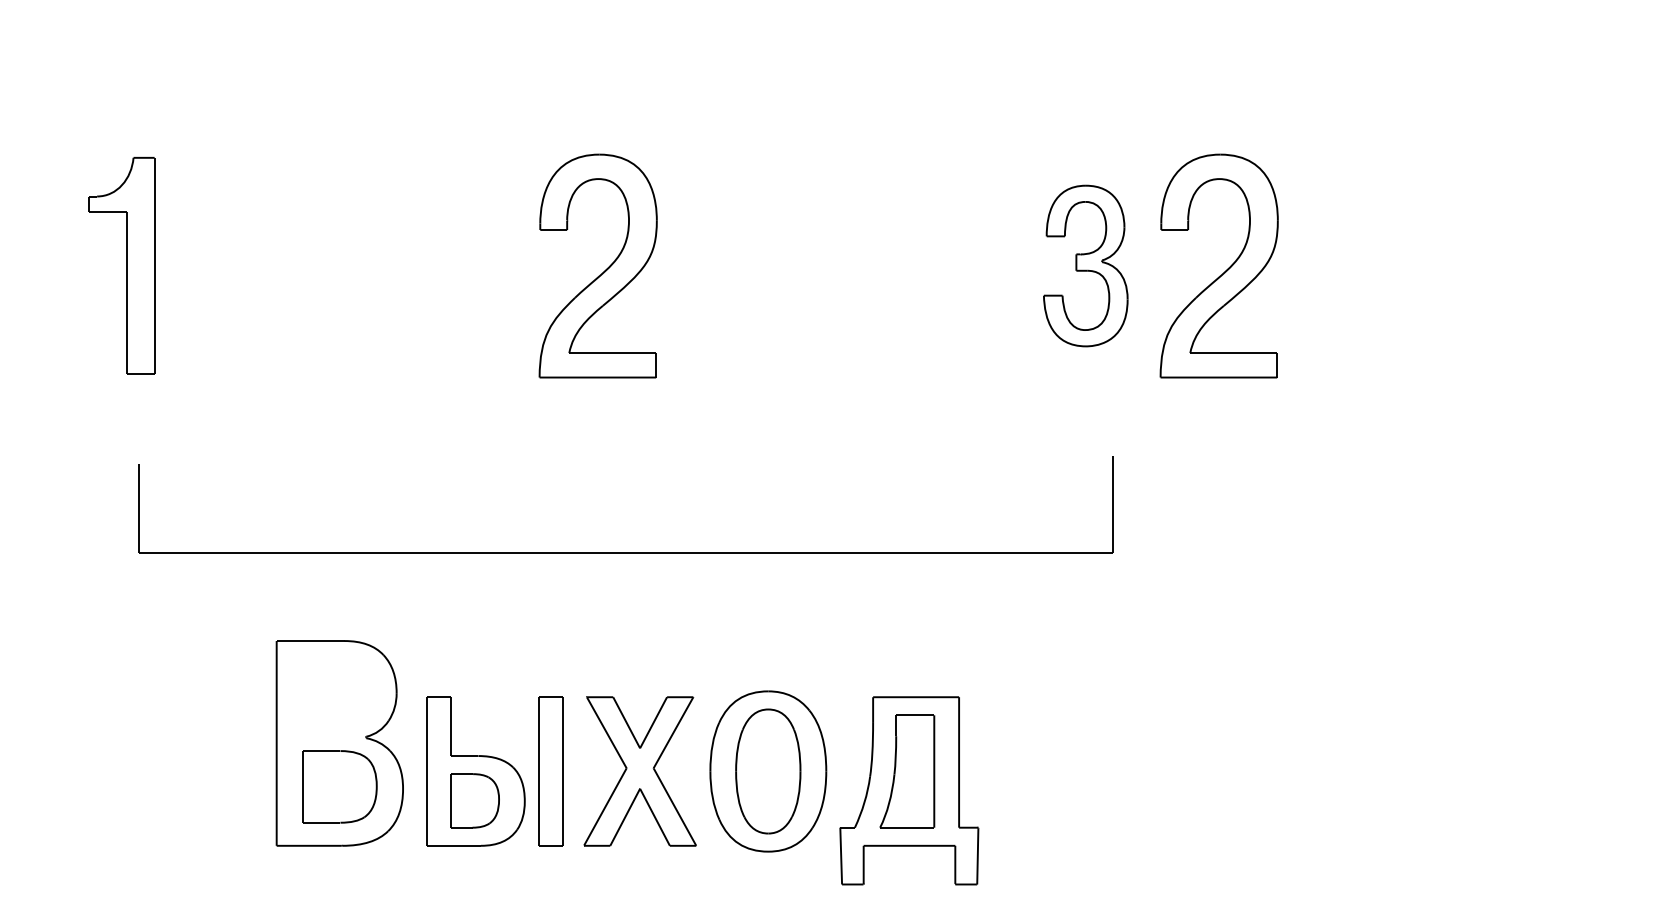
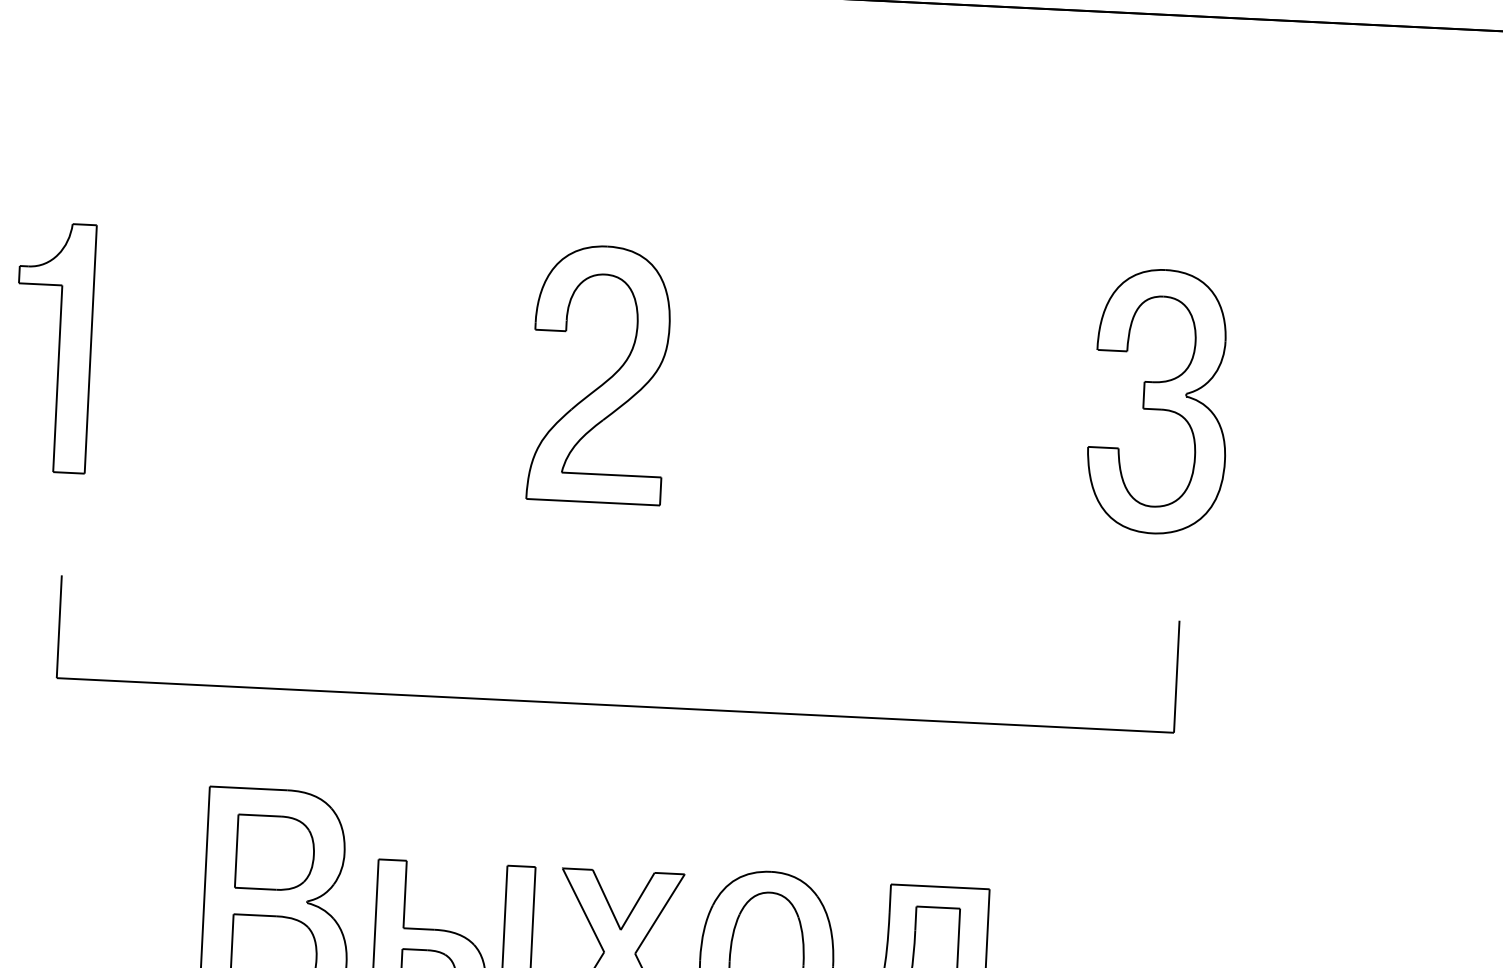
part: (1085, 265) -> (1158, 401), size x1.43
part: (1224, 271) -> (1318, 415), removed
part: (336, 695) -> (275, 852), added

